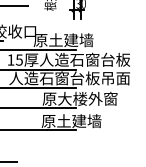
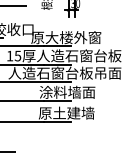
text: (78, 40) -> (73, 37), 原土建墙 -> 原大楼外窗
text: (79, 98) -> (74, 92), 原大楼外窗 -> 涂料墙面

